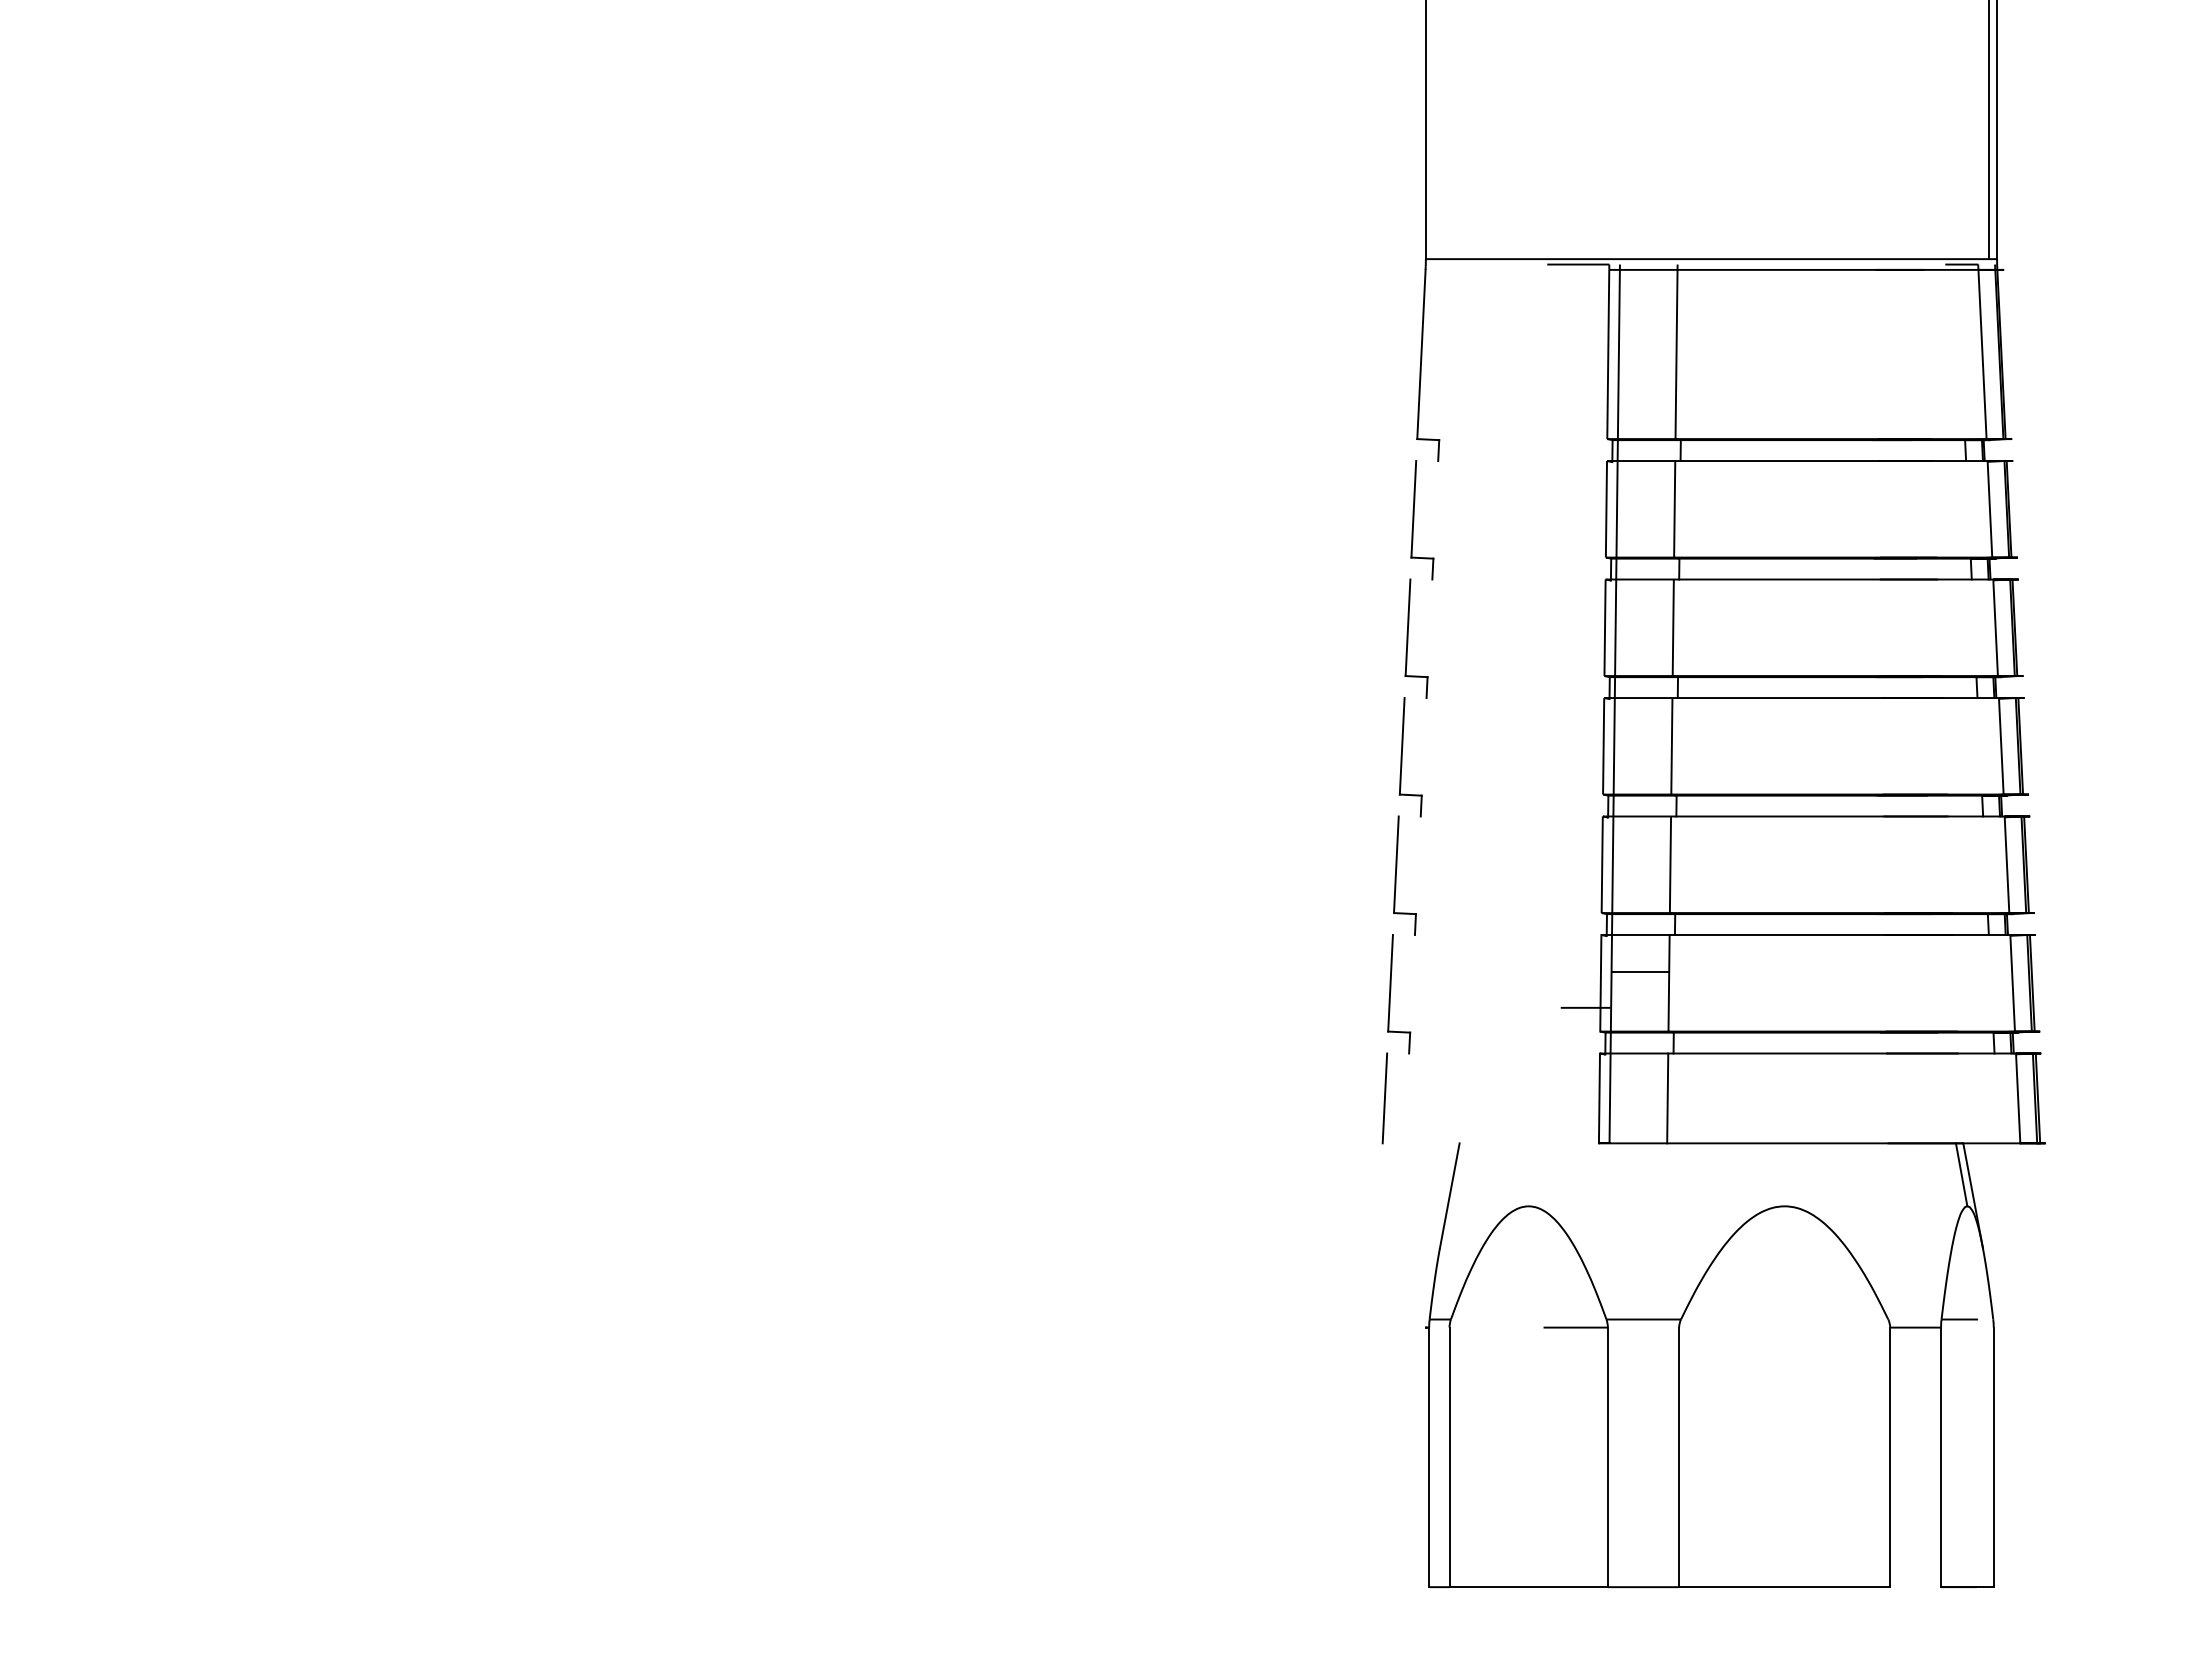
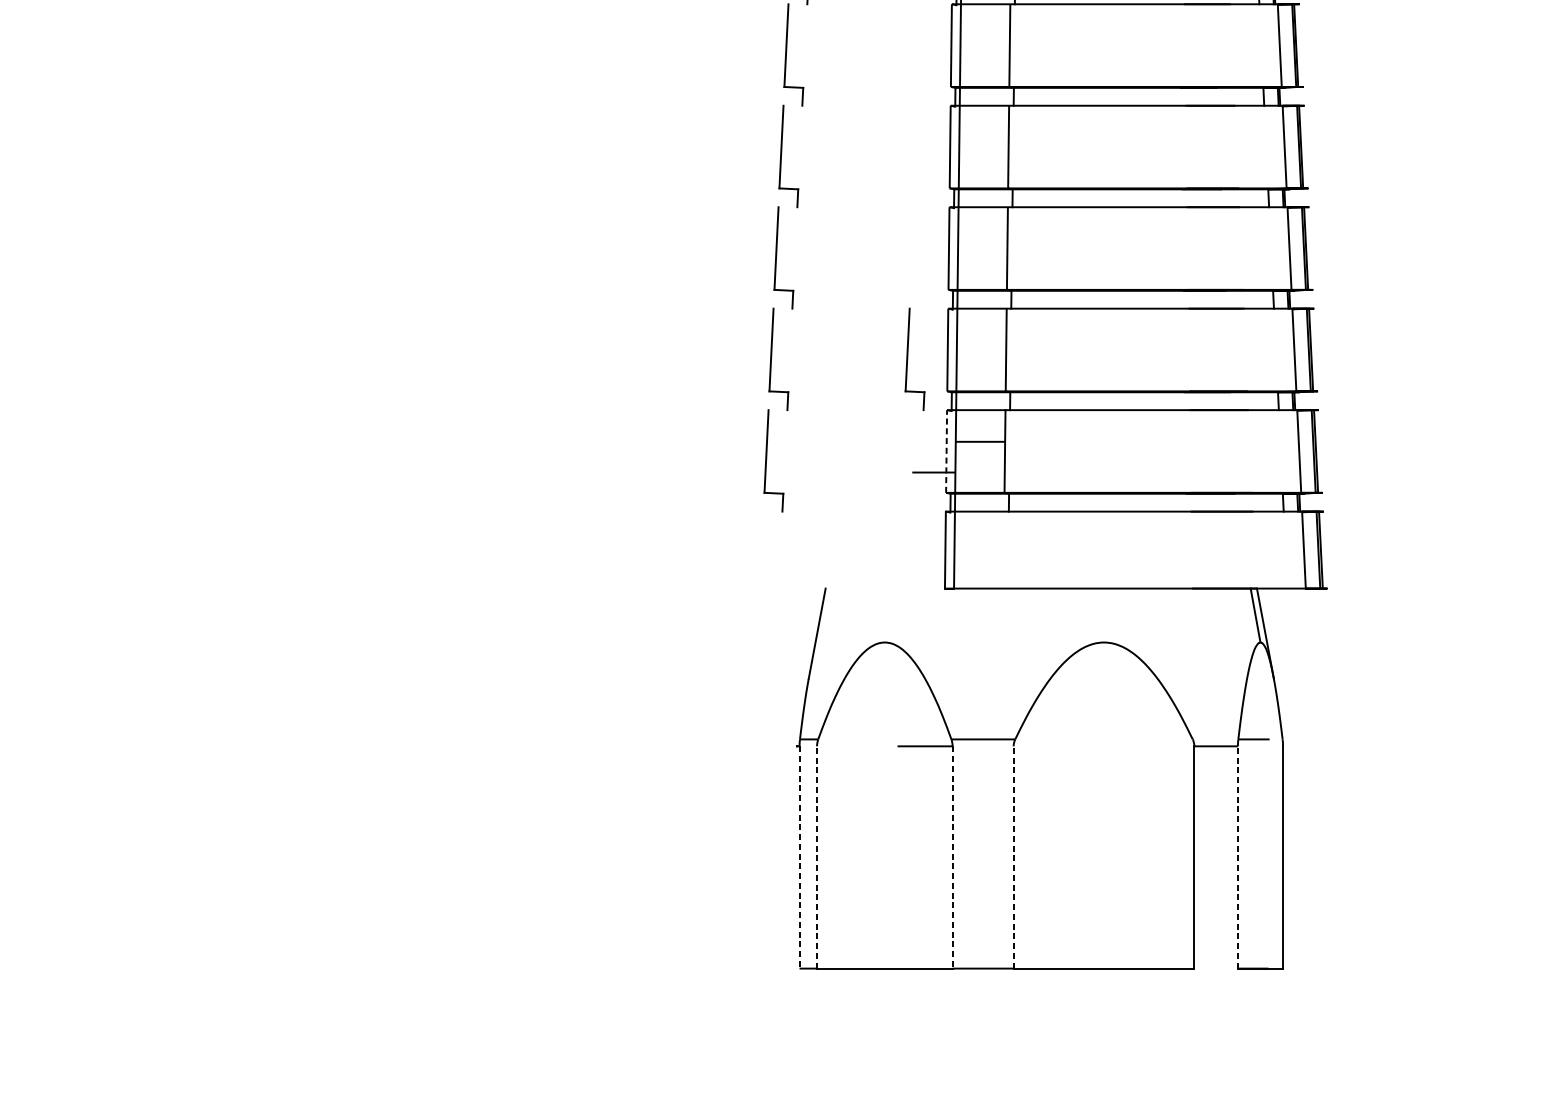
part: (1555, 875) -> (907, 359), added
line: (1600, 982) -> (946, 450), solid -> dashed
line: (1384, 1098) -> (761, 550), removed
line: (1667, 1098) -> (1003, 550), removed
line: (1429, 1457) -> (799, 857), solid -> dashed
line: (1449, 1457) -> (817, 857), solid -> dashed
line: (1607, 1457) -> (952, 857), solid -> dashed
line: (1679, 1457) -> (1013, 857), solid -> dashed
line: (1941, 1457) -> (1238, 857), solid -> dashed

